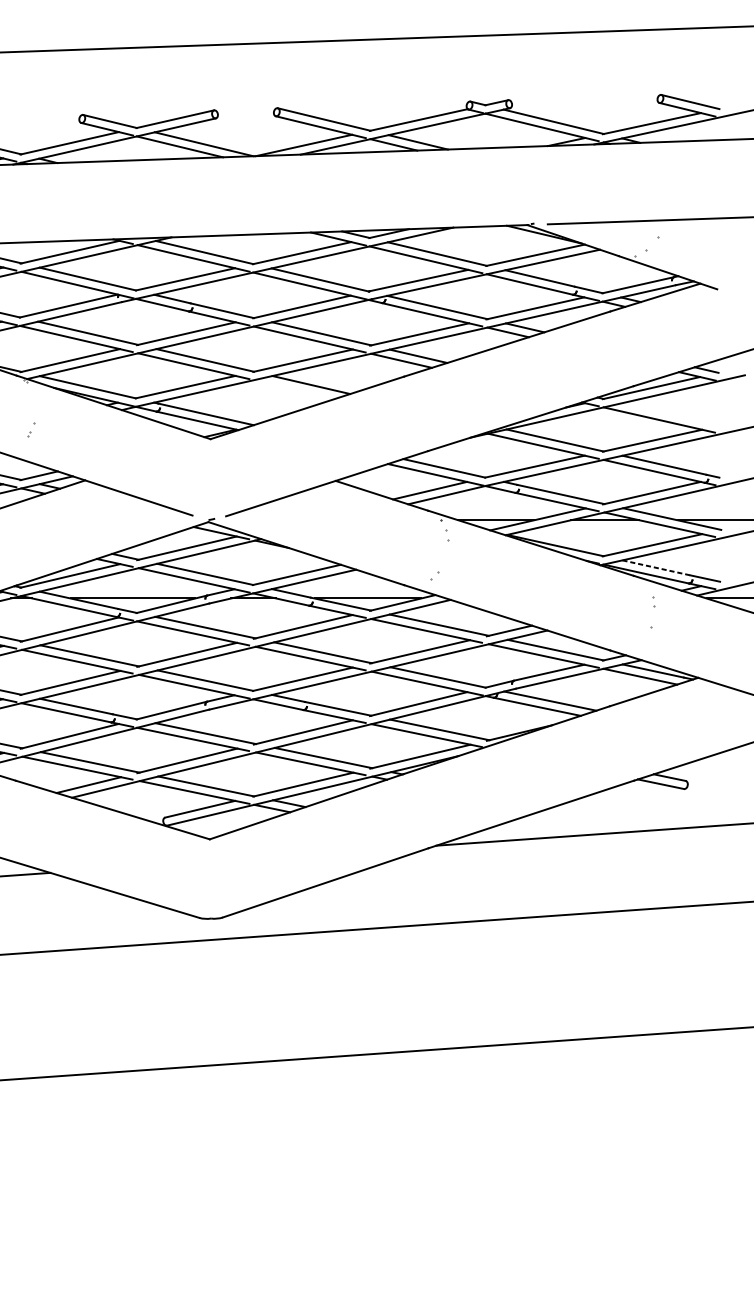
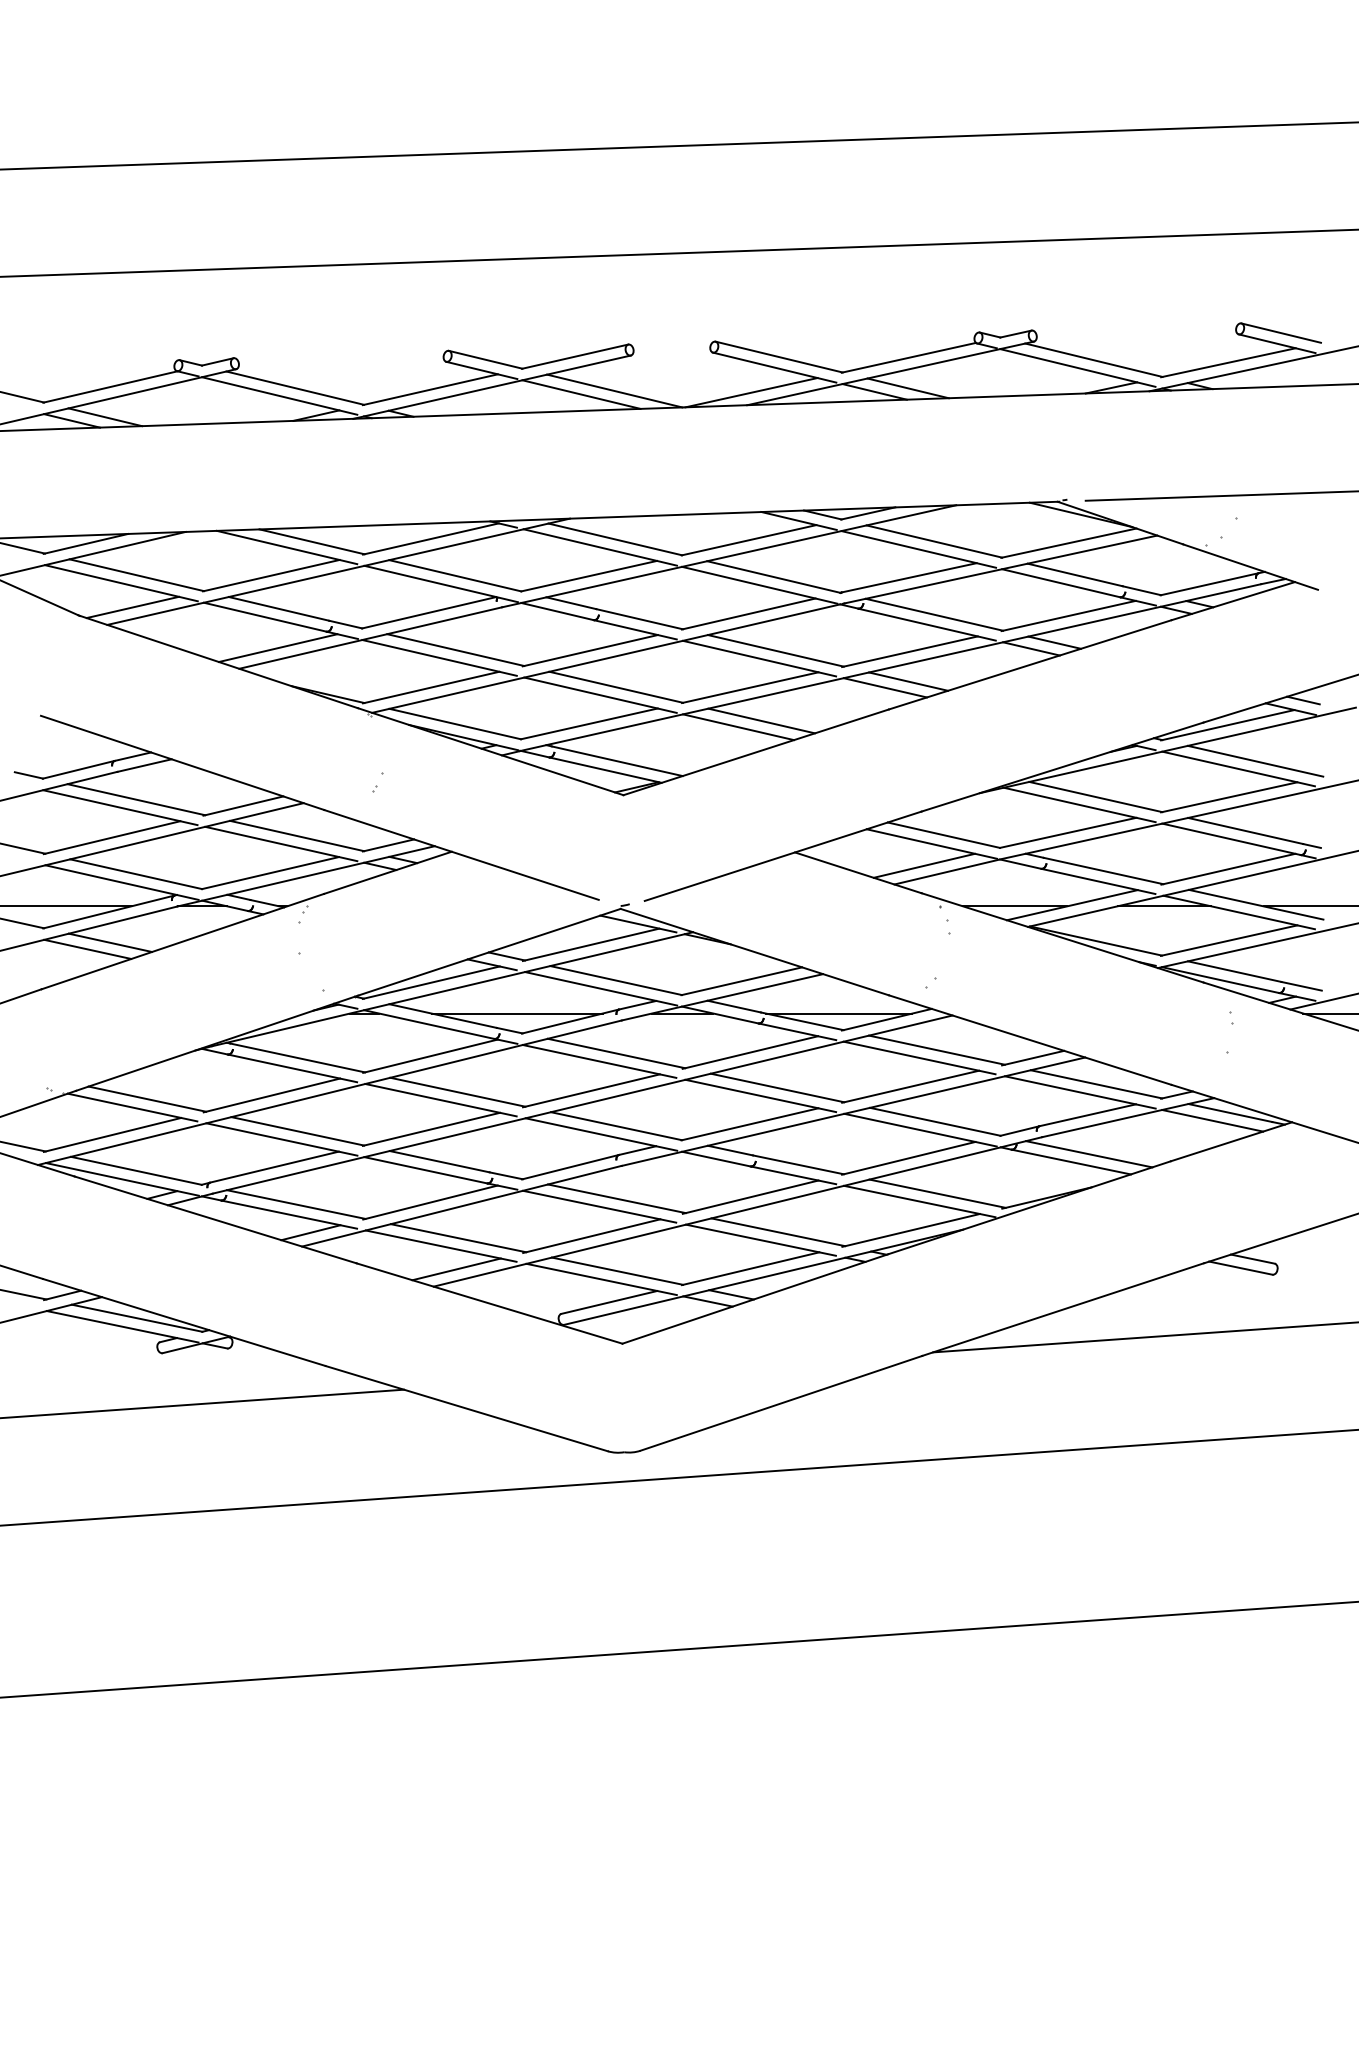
line: (294, 389) -> (738, 727), added
line: (671, 413) -> (1255, 760), added
line: (656, 567) -> (1234, 971), dashed -> solid

